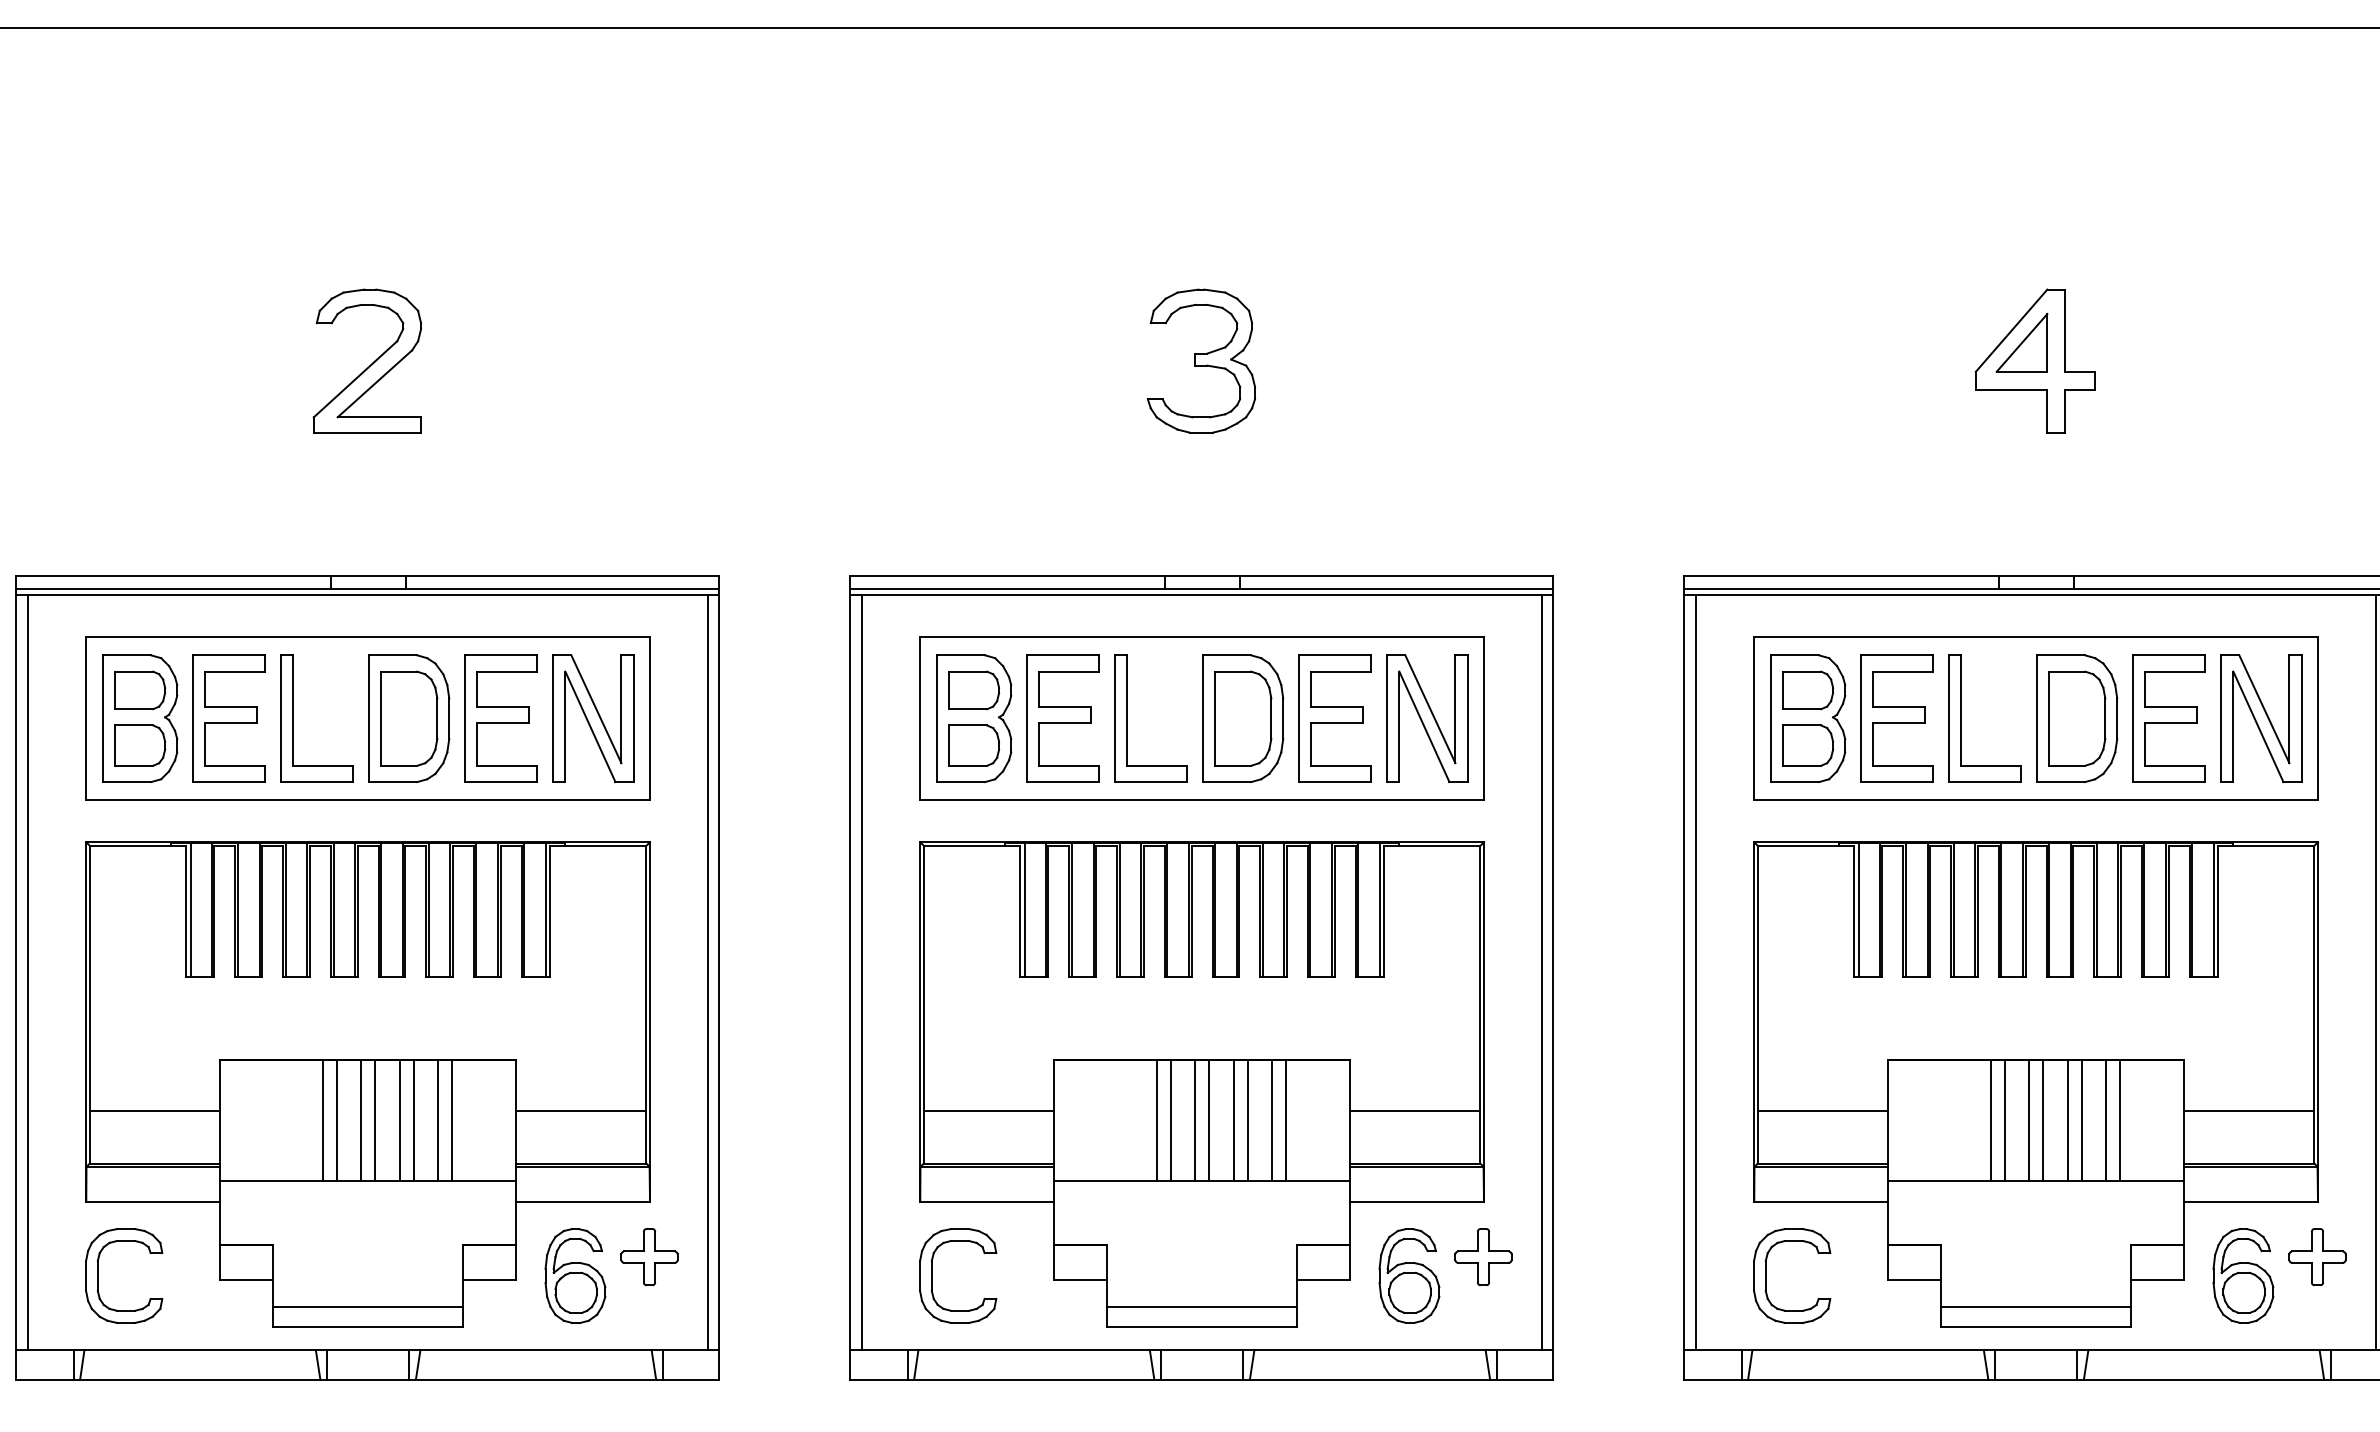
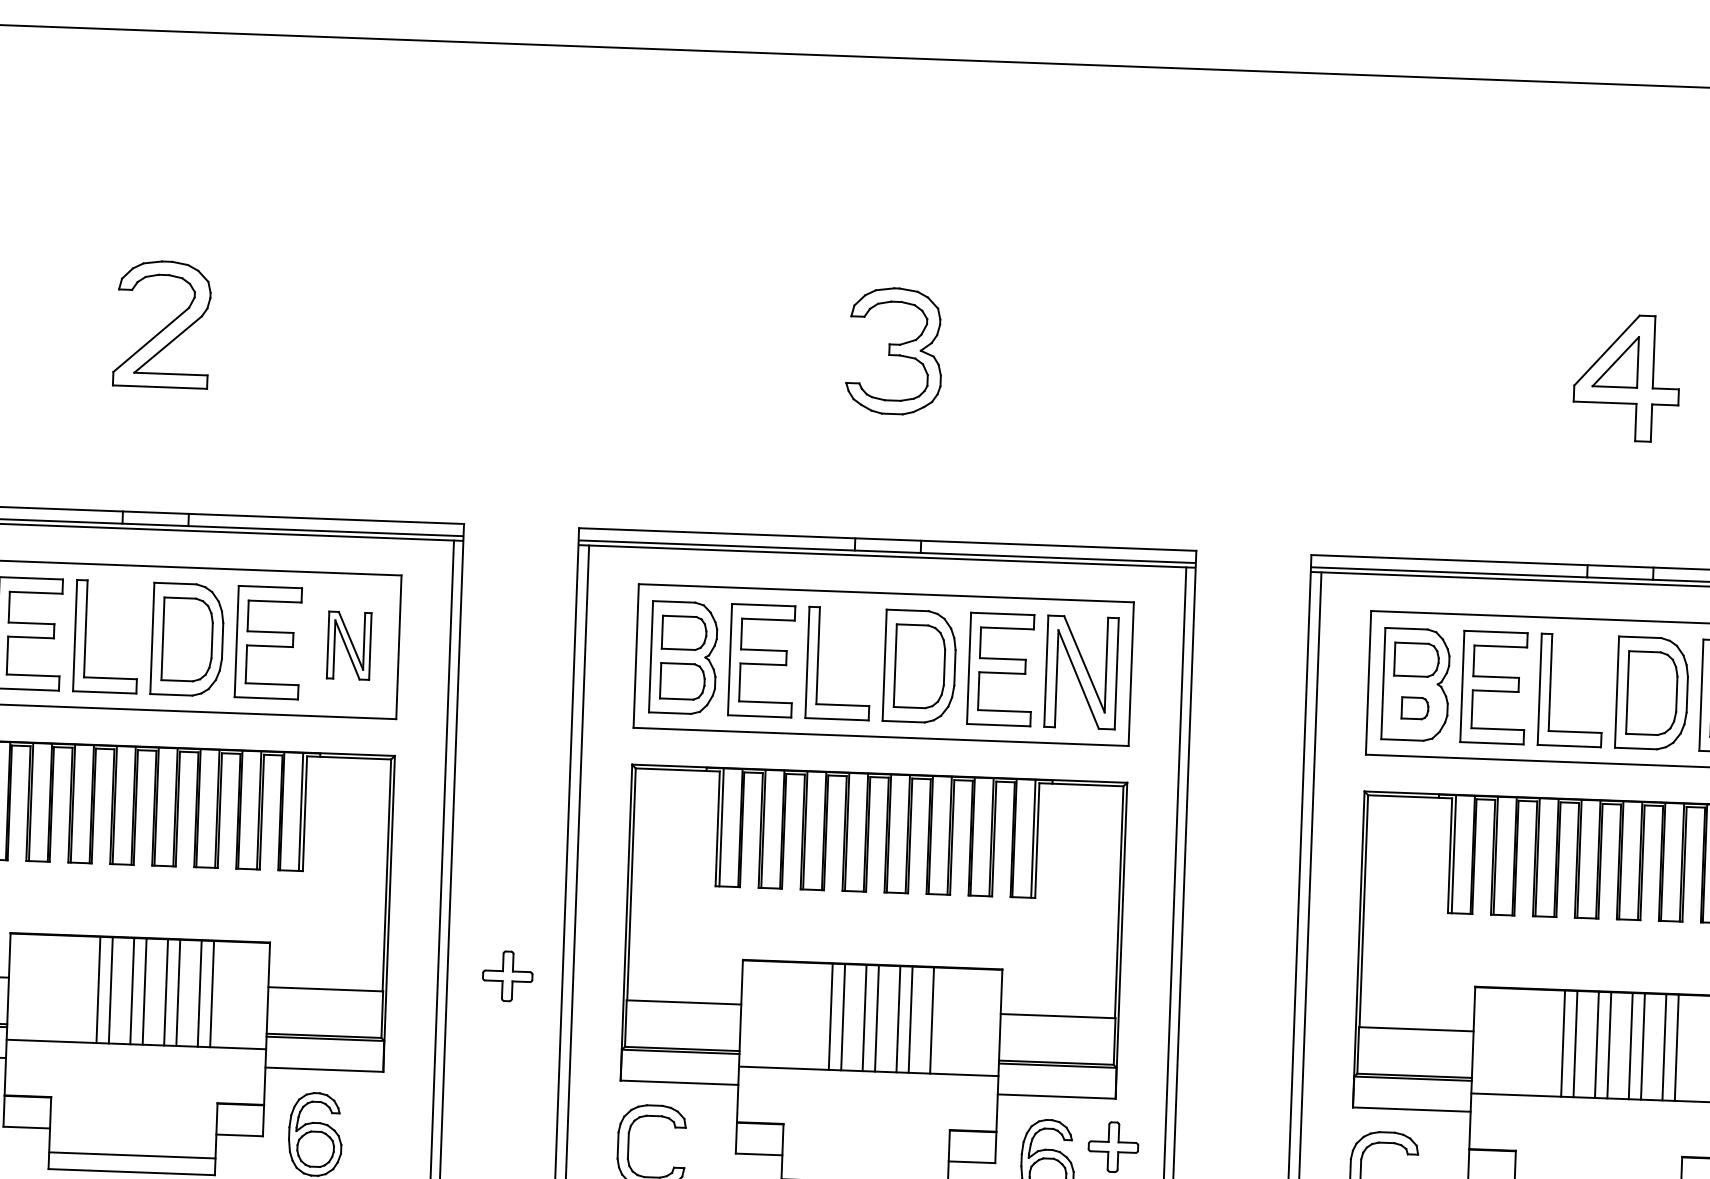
part: (593, 718) -> (349, 645), size x0.6
part: (1808, 745) -> (1415, 708), size x0.6
line: (1286, 1120) -> (944, 1020), removed
part: (649, 1257) -> (507, 976), moved

